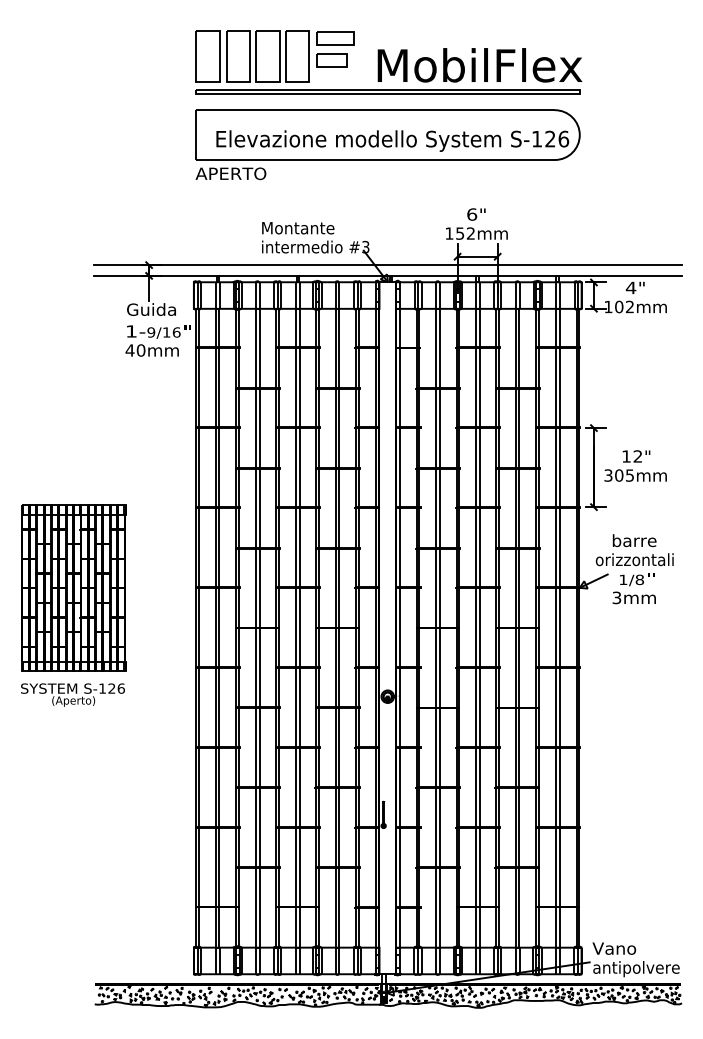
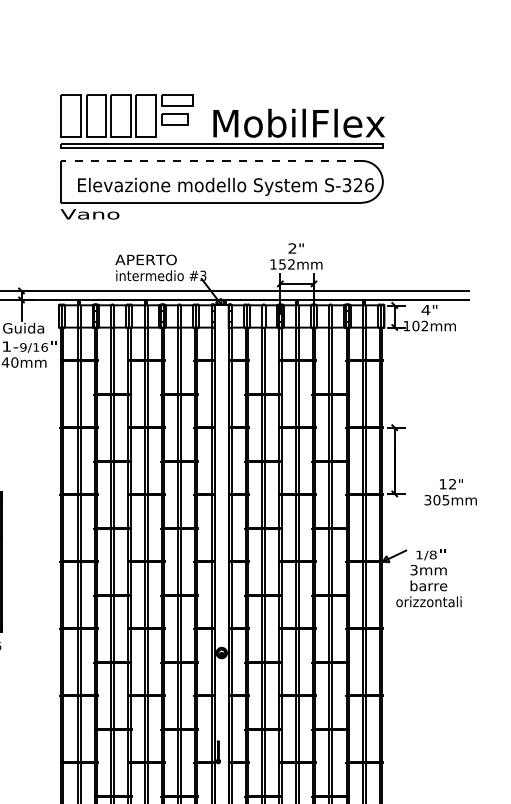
line: (375, 110) -> (211, 161), solid -> dashed
text: (537, 138) -> (347, 184), S-126 -> S-326
text: (230, 173) -> (89, 214), APERTO -> Vano
text: (472, 214) -> (292, 248), 6" -> 2"
text: (297, 227) -> (146, 259), Montante -> APERTO
text: (635, 465) -> (450, 491), moved
text: (634, 550) -> (428, 594), moved

